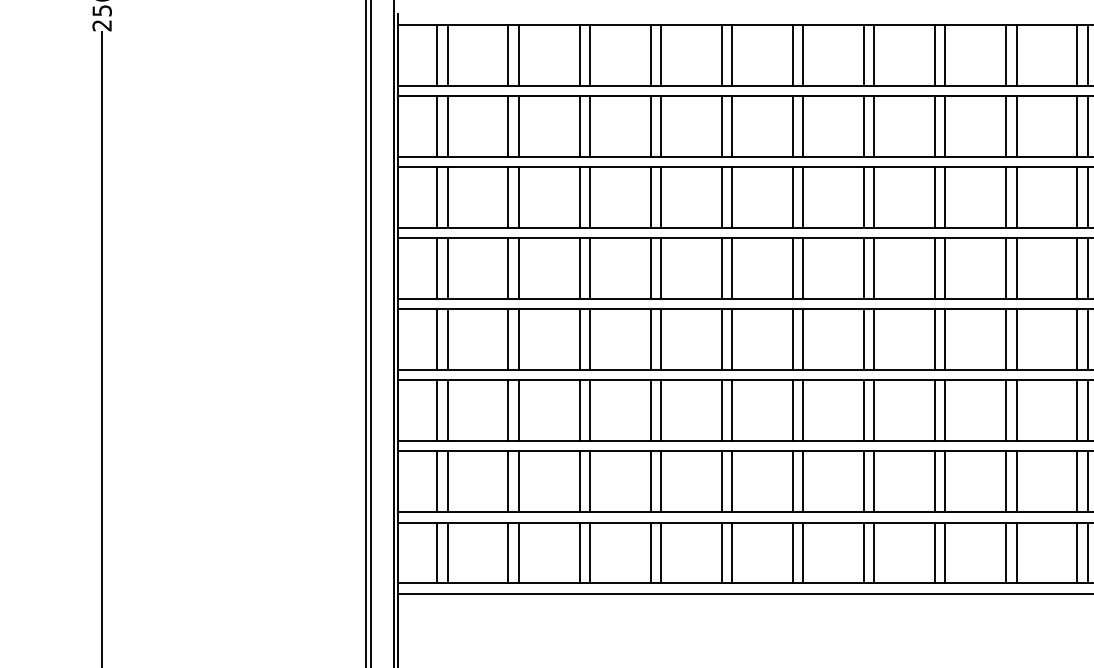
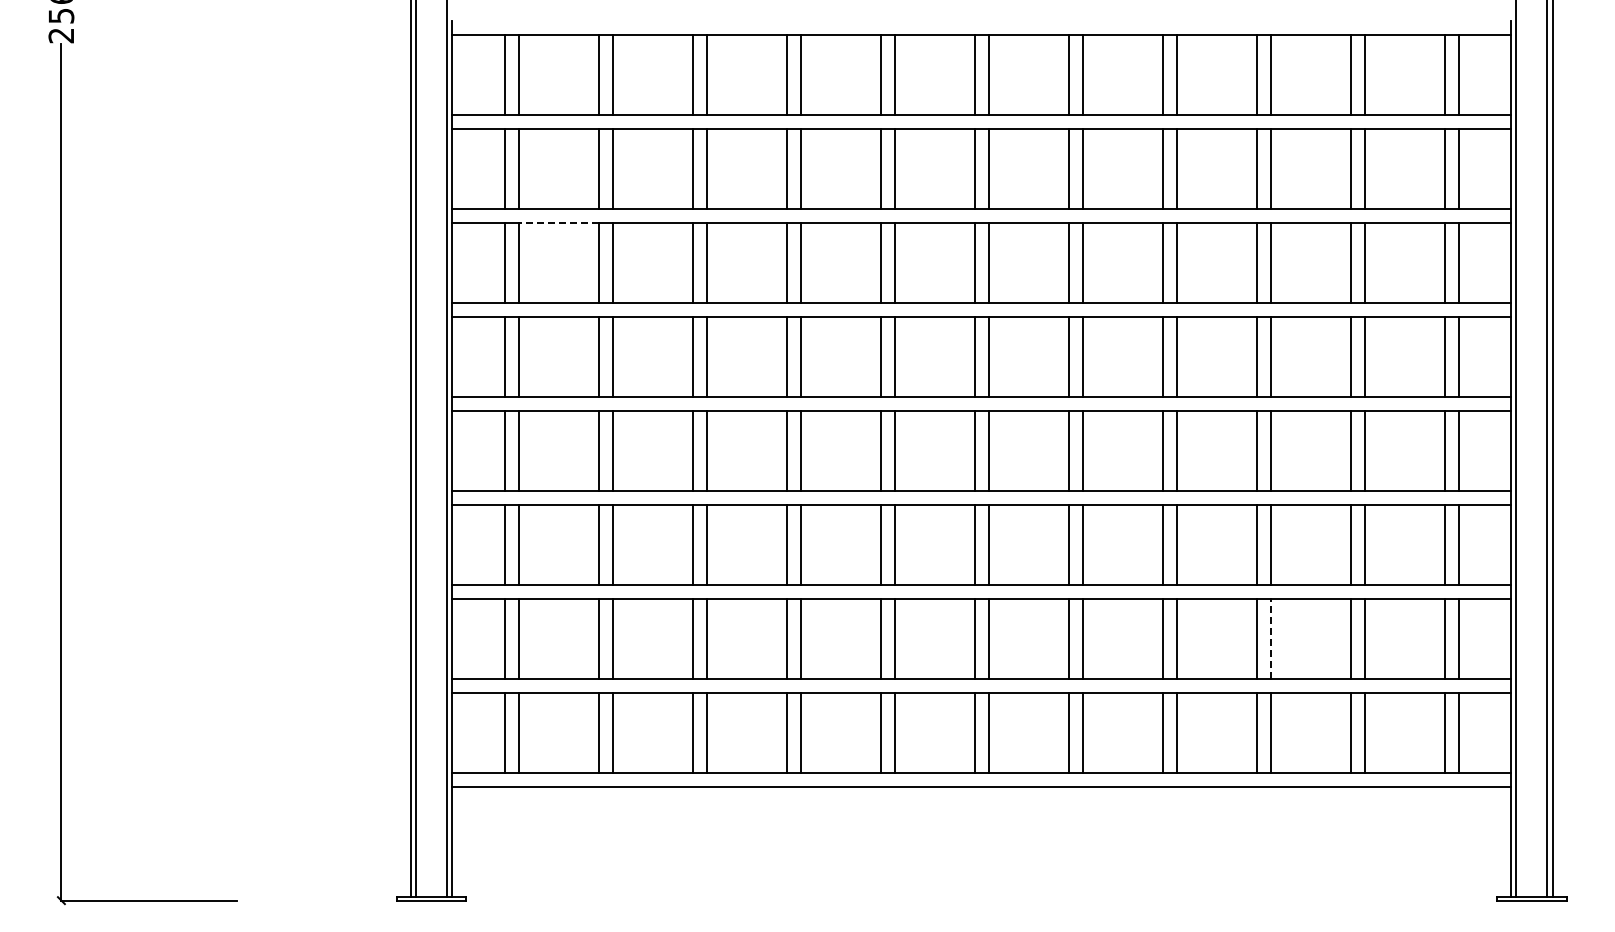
line: (478, 166) -> (558, 222), solid -> dashed
line: (1016, 481) -> (1270, 638), solid -> dashed

